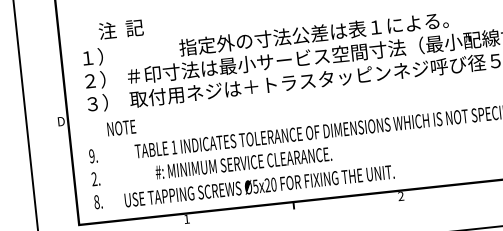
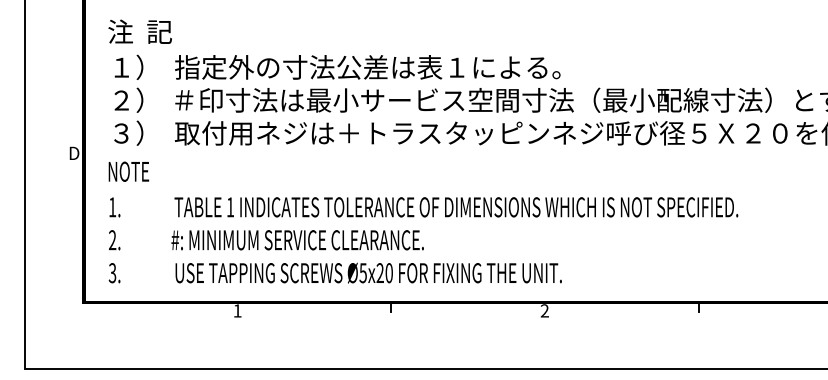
text: (120, 29) -> (139, 31), moved
text: (313, 33) -> (367, 67), moved
text: (121, 127) -> (128, 171), moved
text: (91, 156) -> (112, 207), 9. -> 1.
text: (243, 163) -> (297, 240), moved
text: (259, 185) -> (368, 272), moved
text: (96, 202) -> (112, 273), 8. -> 3.

